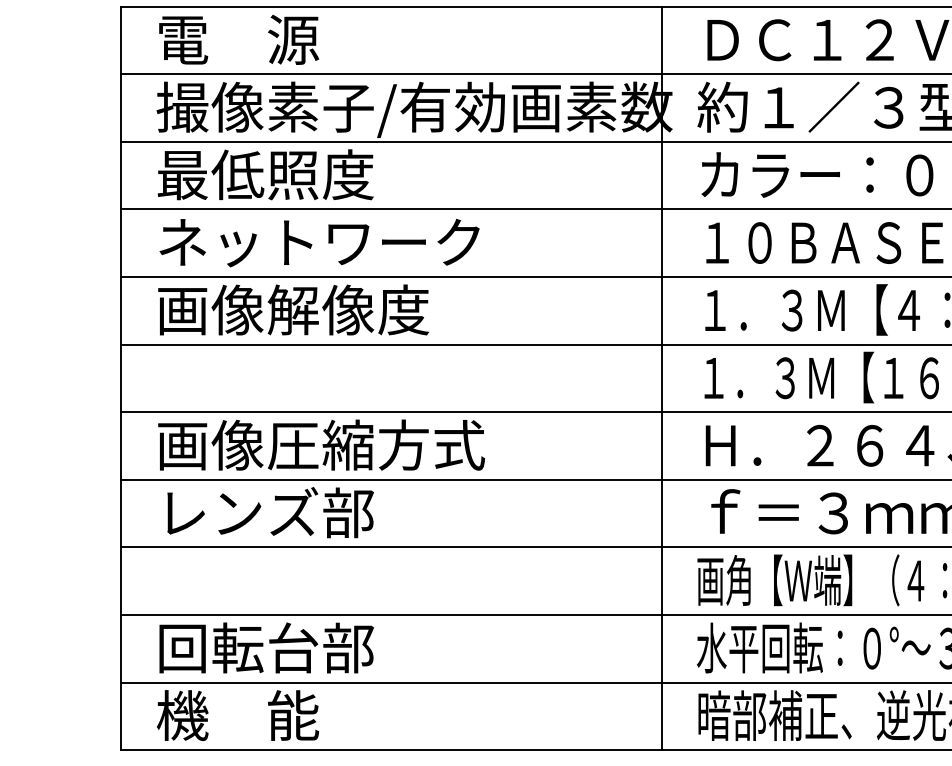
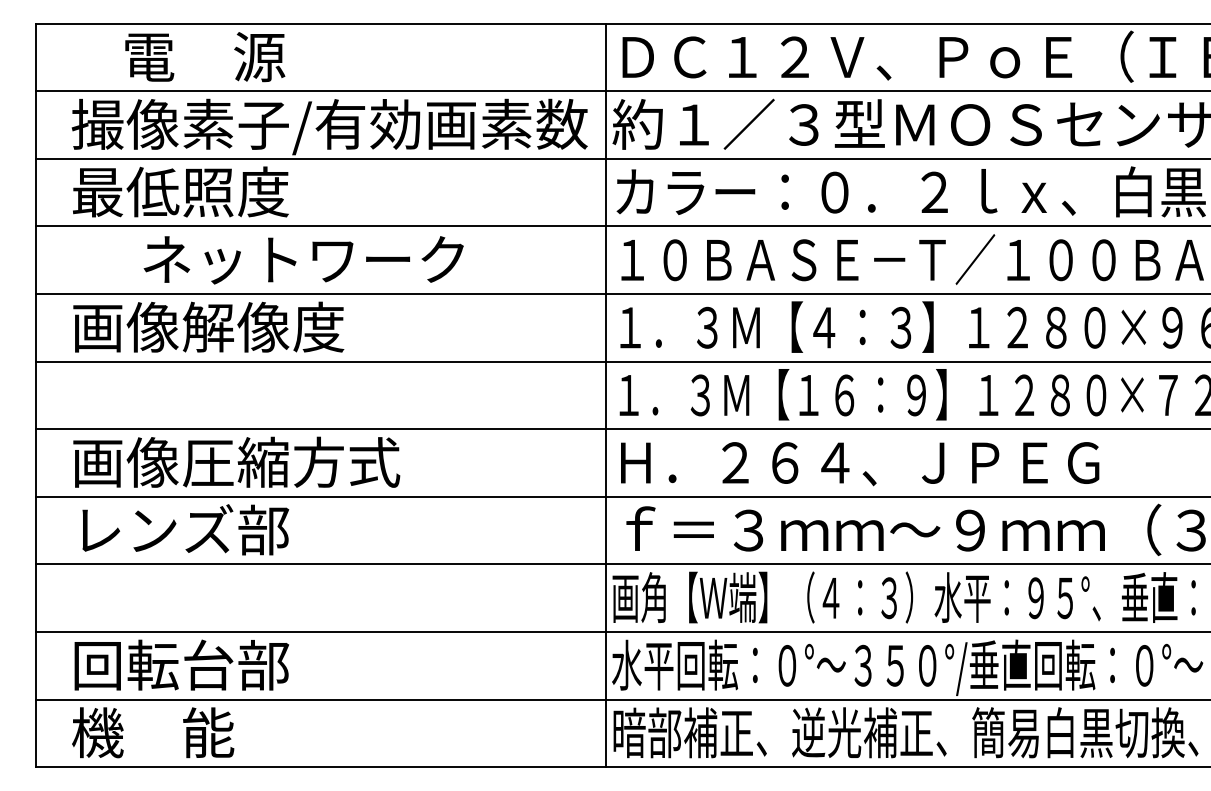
text: (239, 40) -> (205, 57), moved
text: (319, 243) -> (303, 260), moved
line: (662, 378) -> (606, 395), moved

